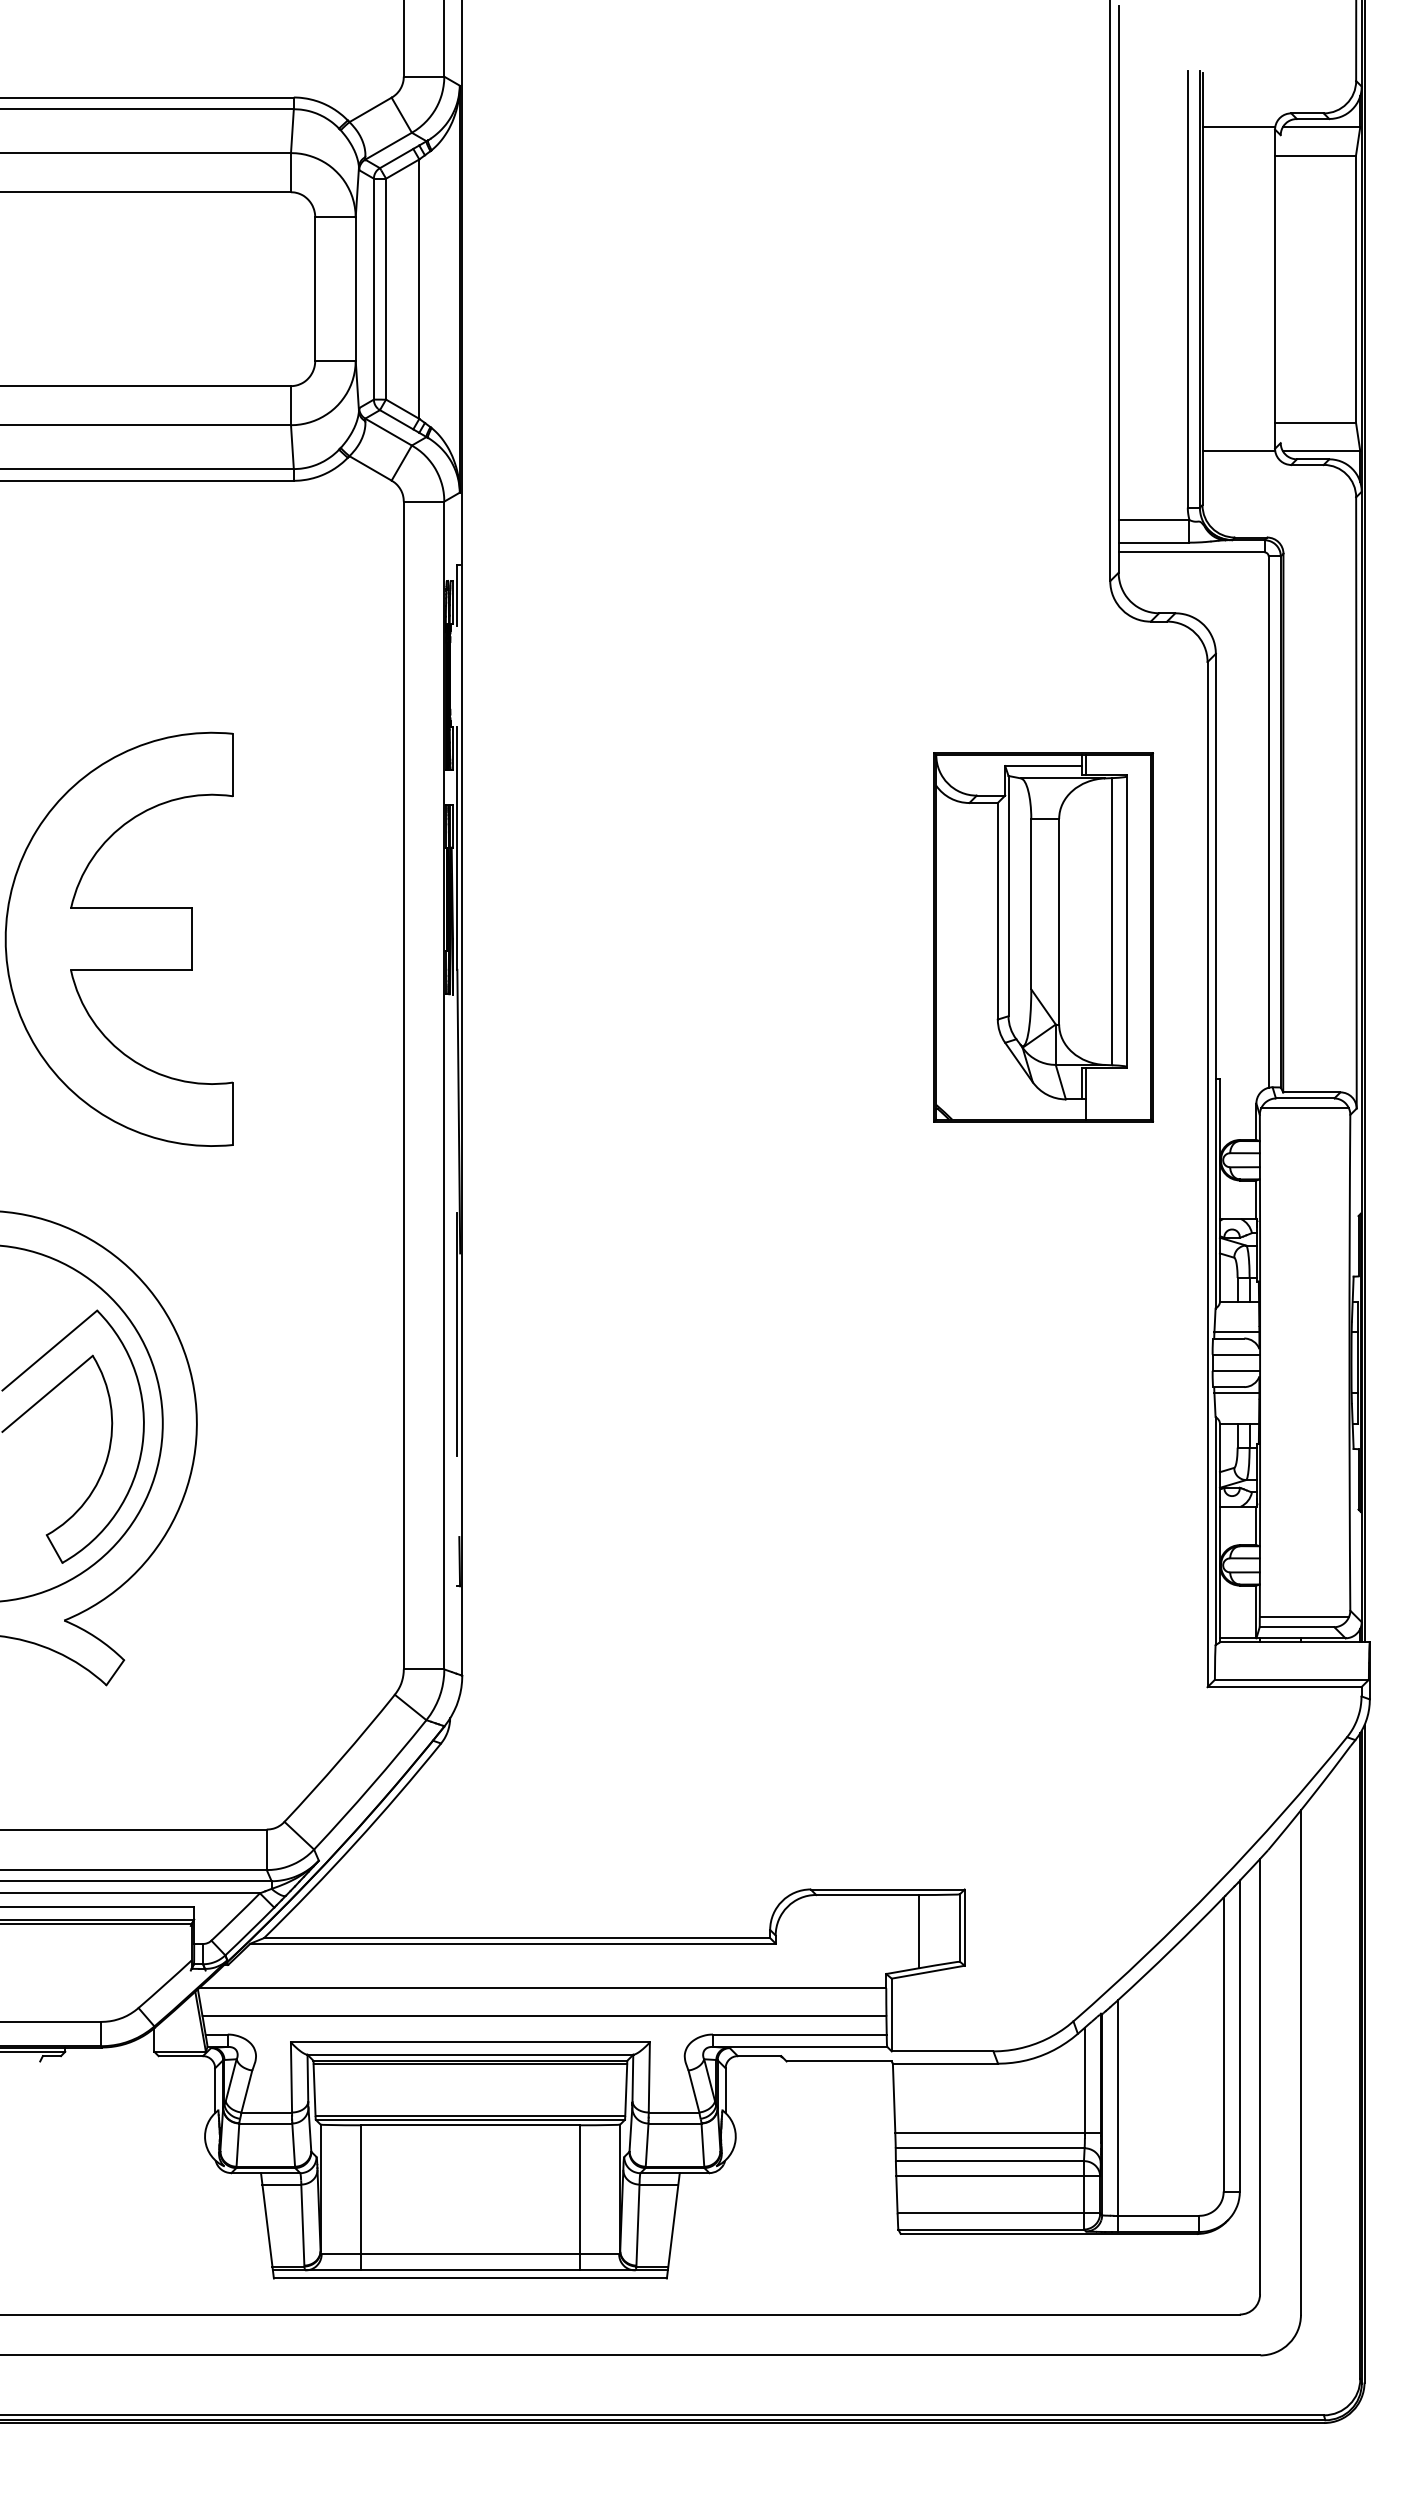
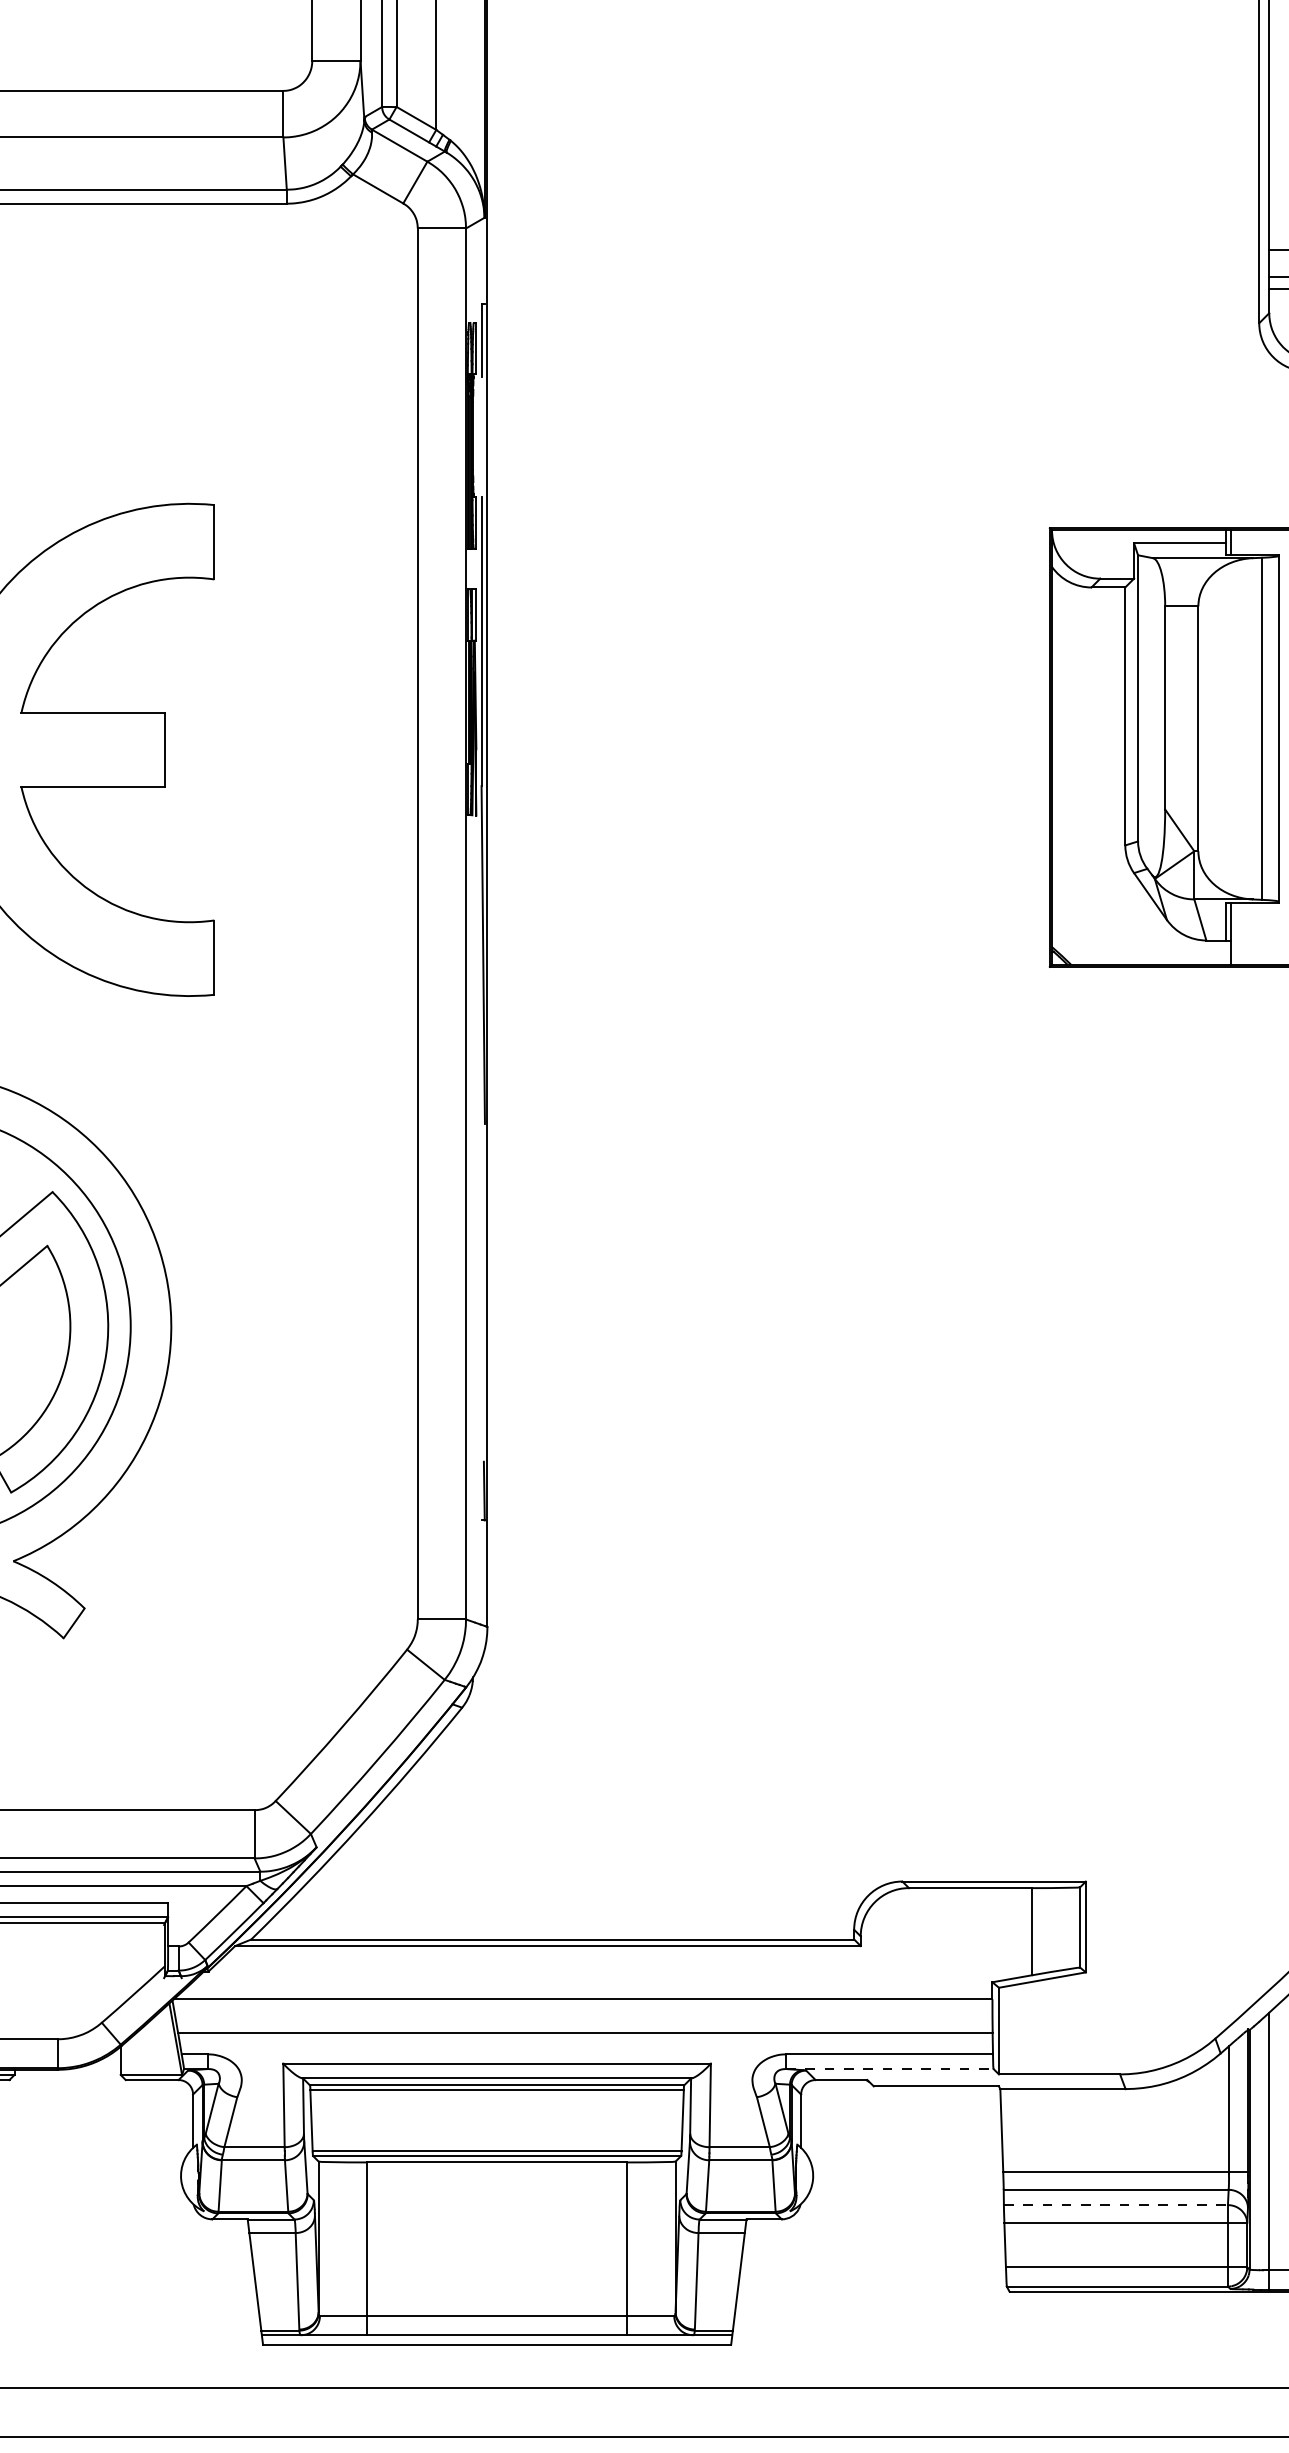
line: (457, 1334) -> (481, 1220), removed
line: (800, 2046) -> (890, 2068), solid -> dashed
line: (990, 2161) -> (1116, 2205), solid -> dashed

